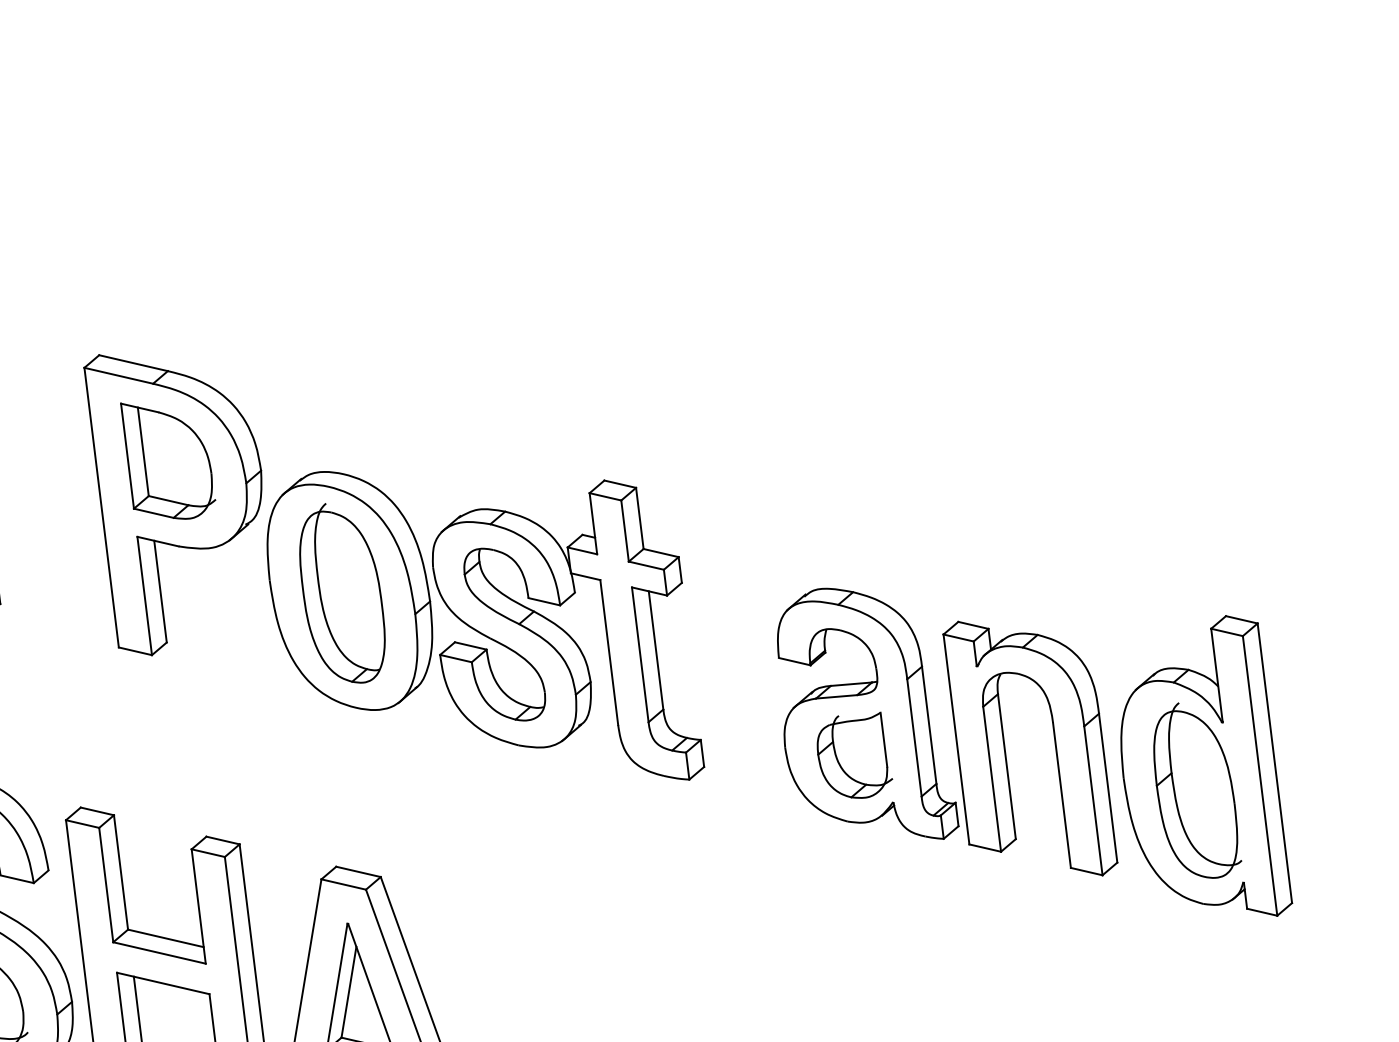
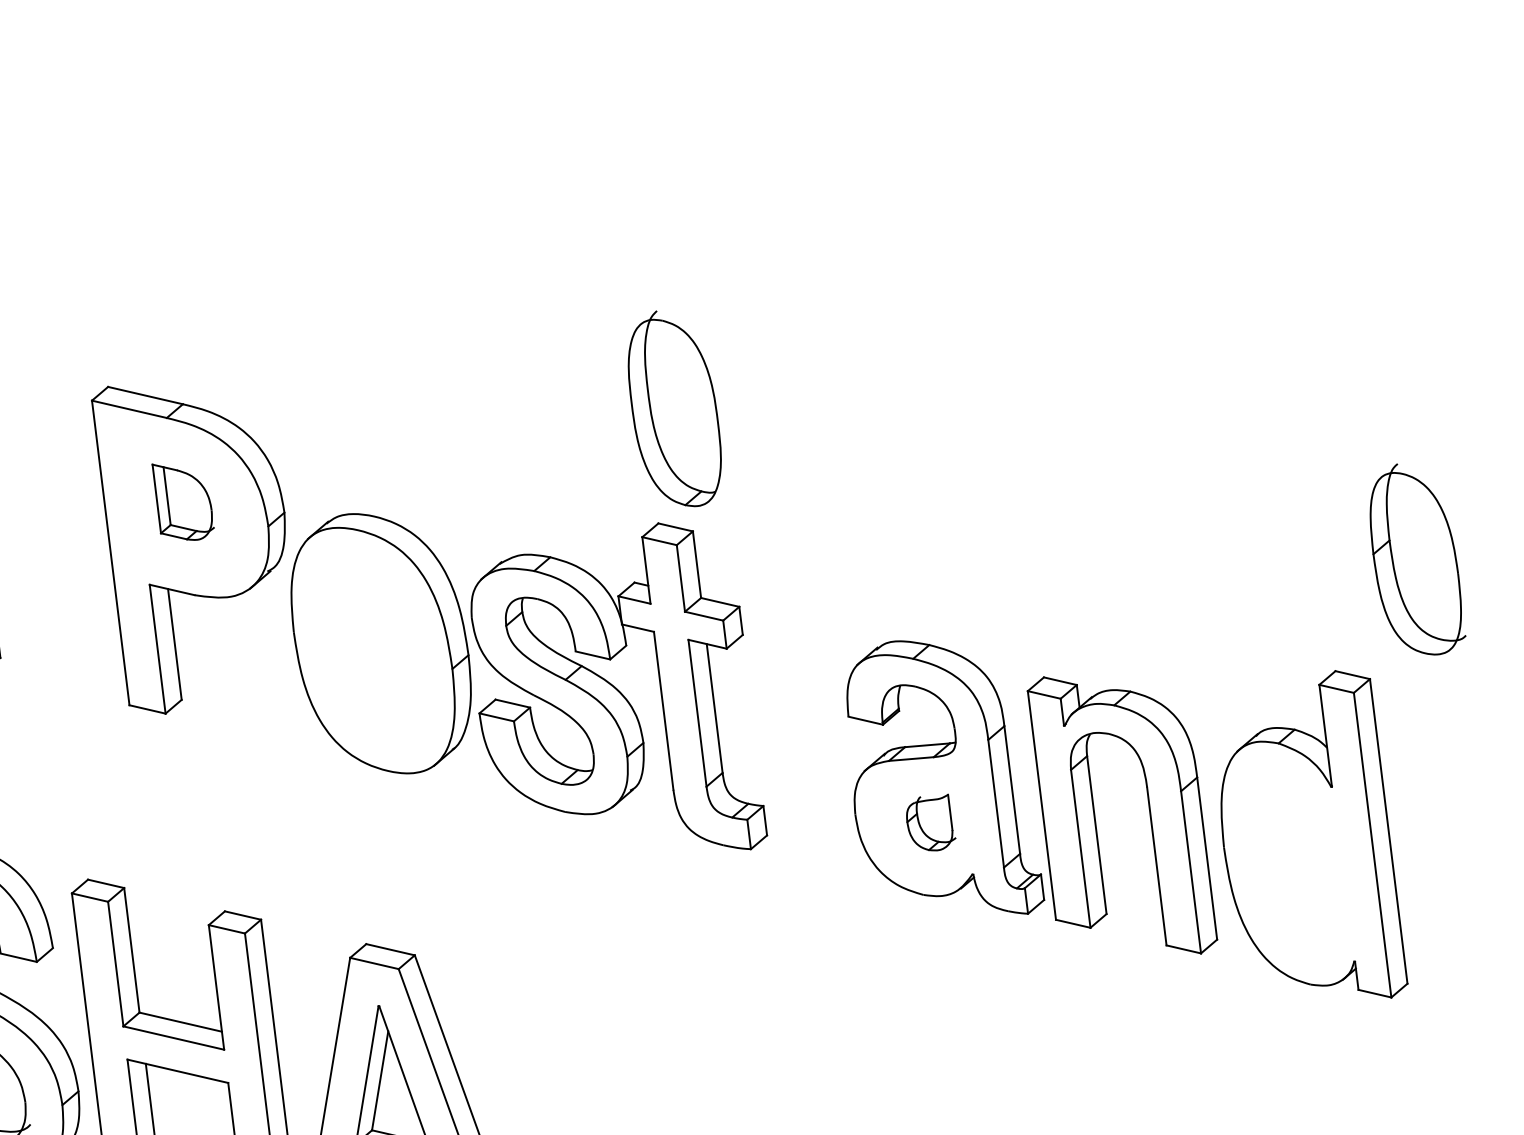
part: (168, 460) -> (183, 501), size x0.6
part: (342, 593) -> (674, 409), moved
part: (854, 754) -> (930, 821), size x0.6
part: (1197, 790) -> (1417, 559), moved

